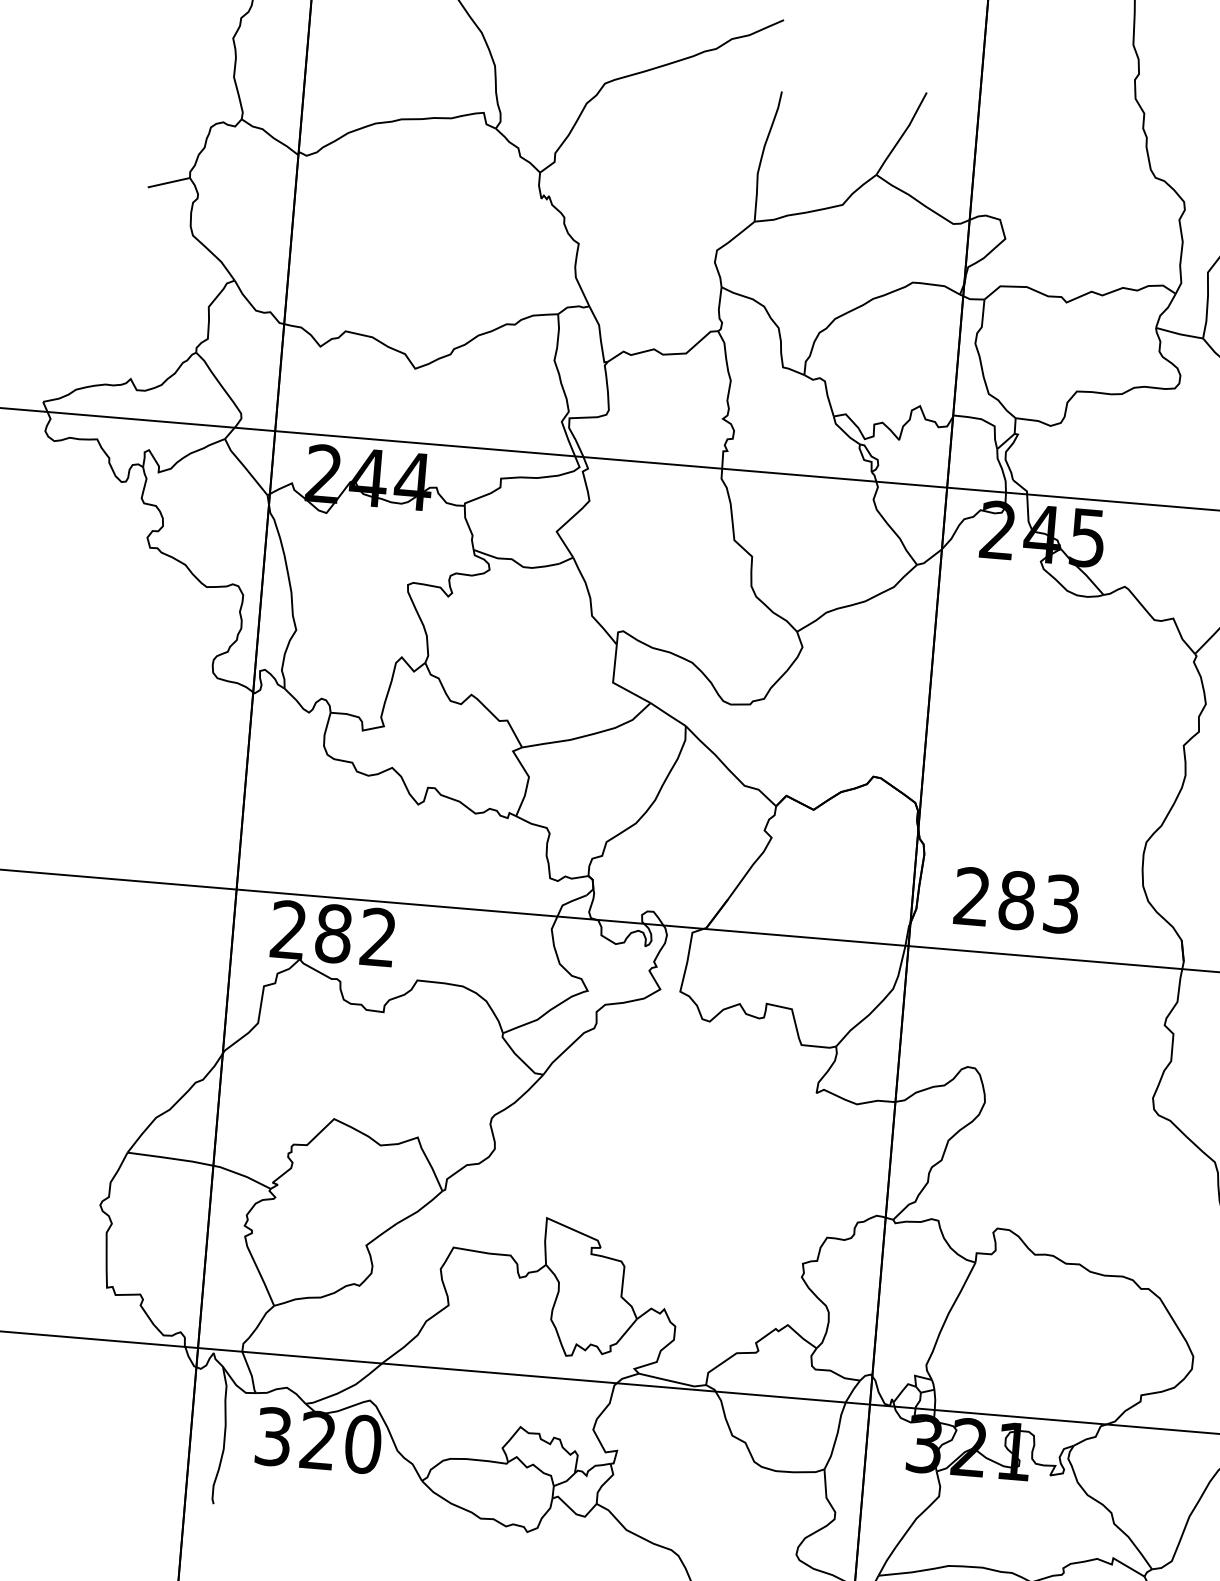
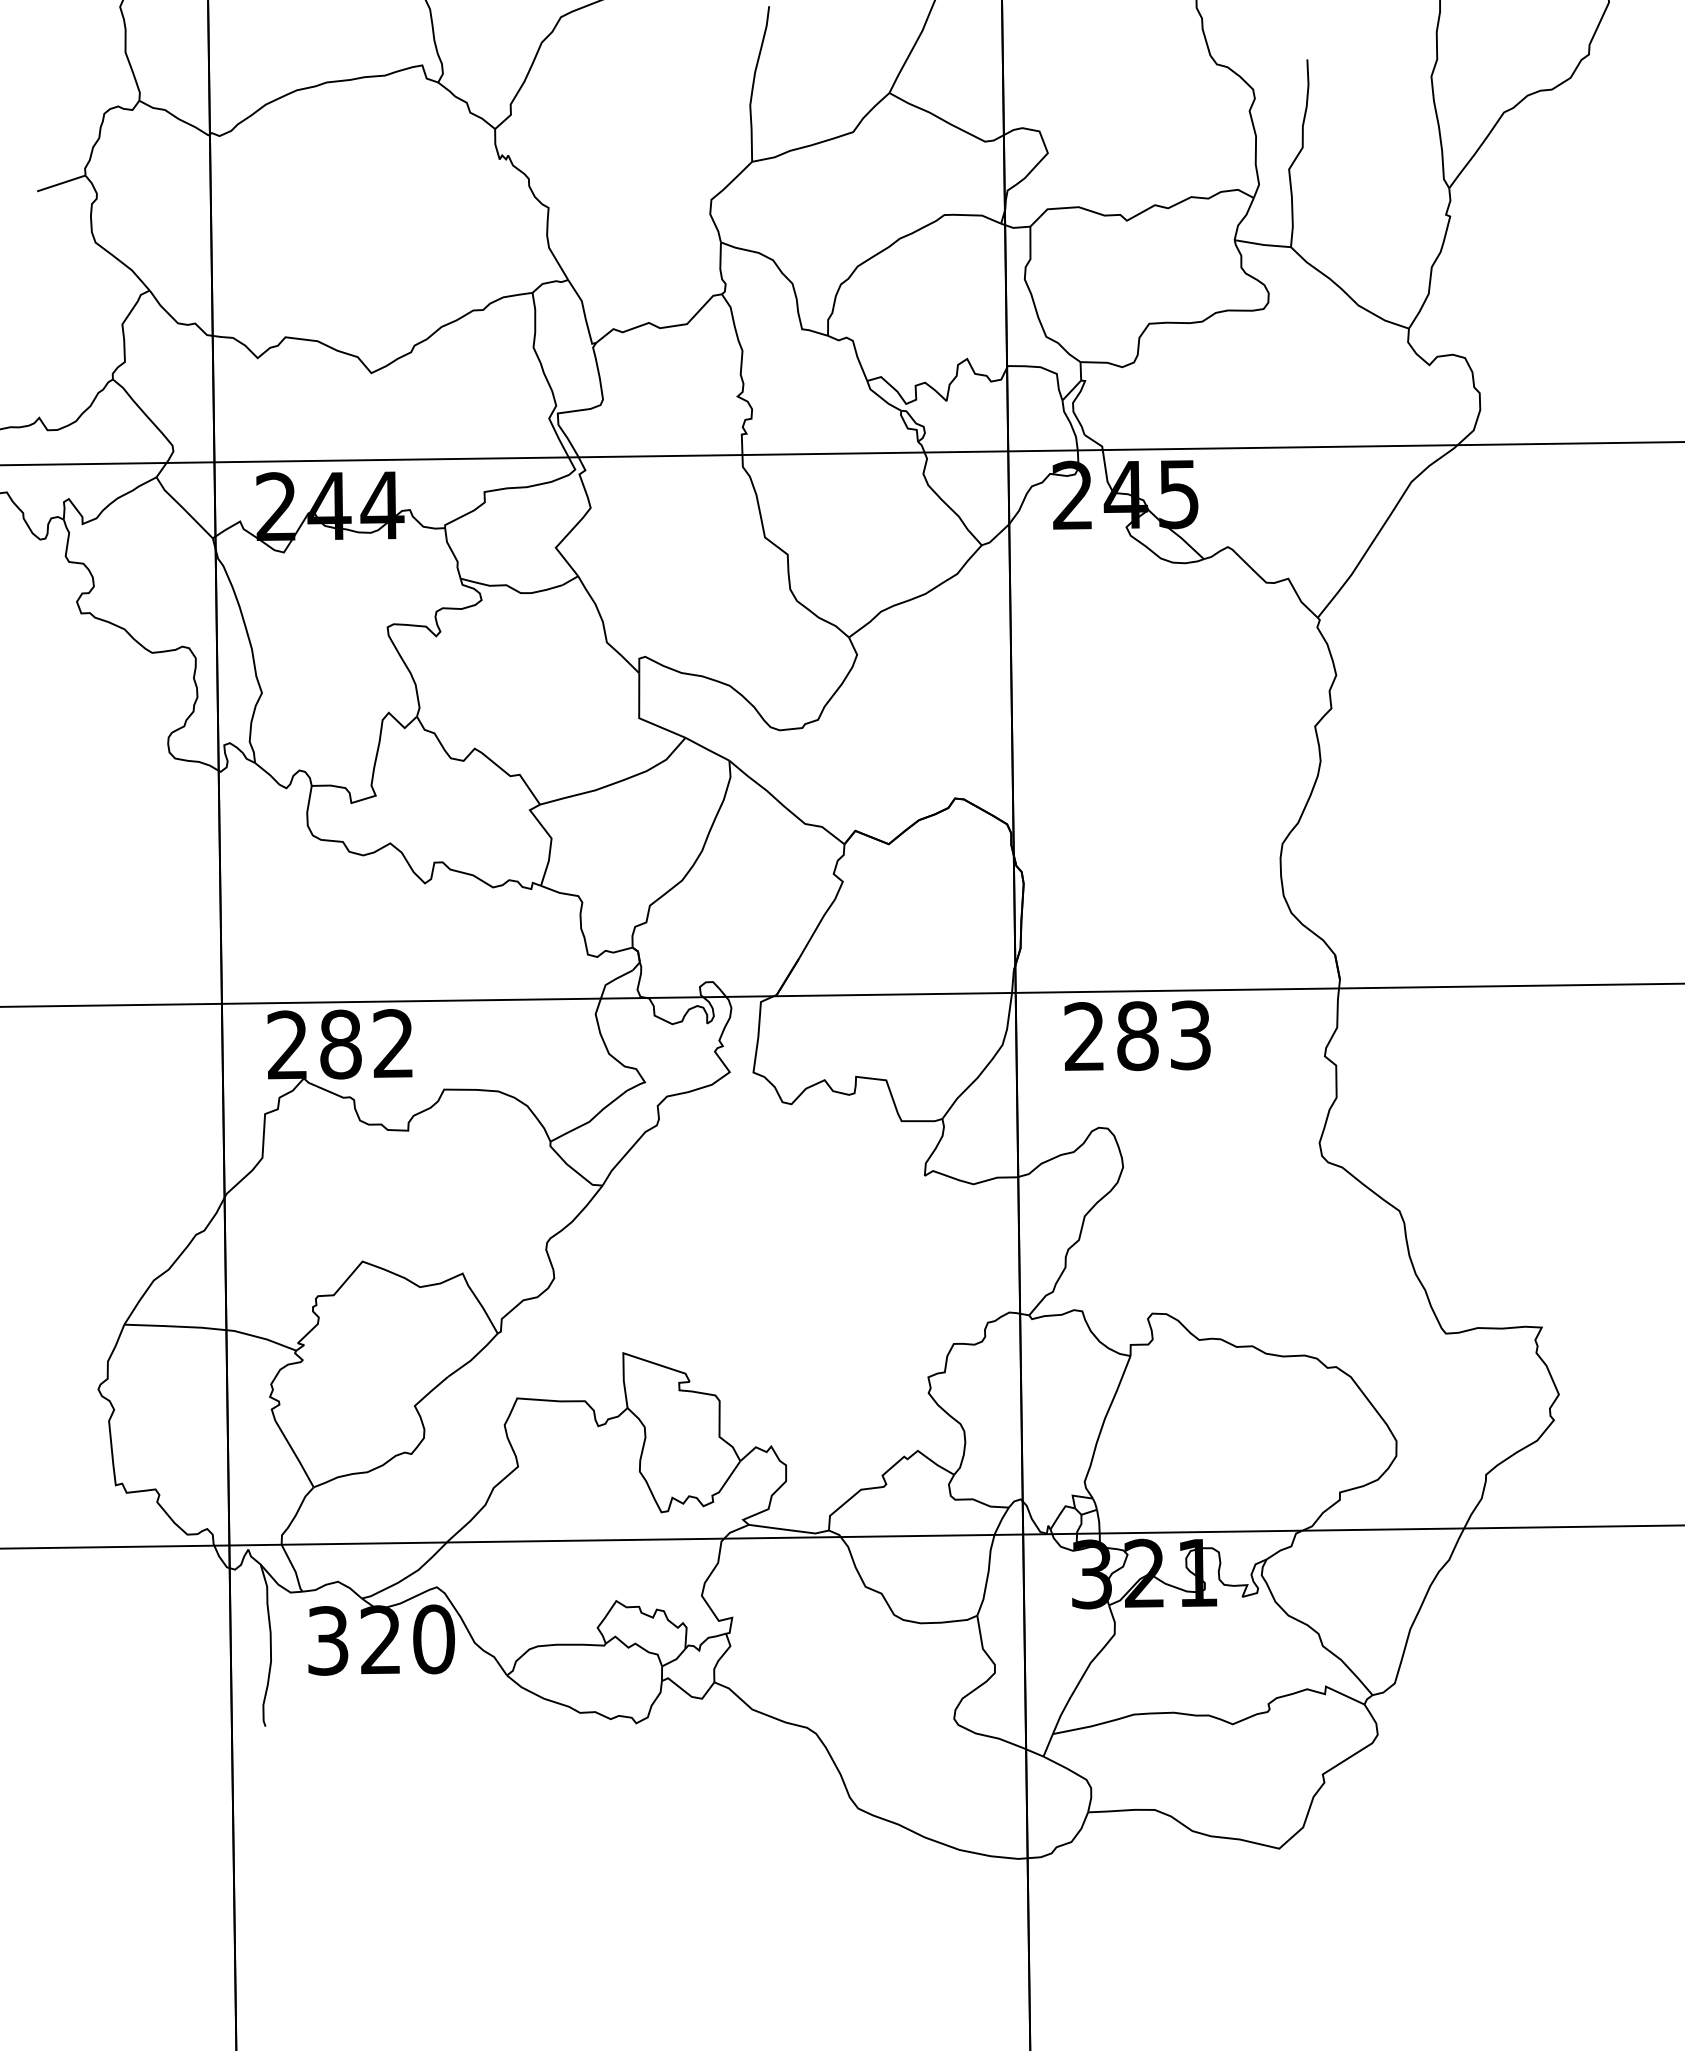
text: (1017, 900) -> (1137, 1035), moved

